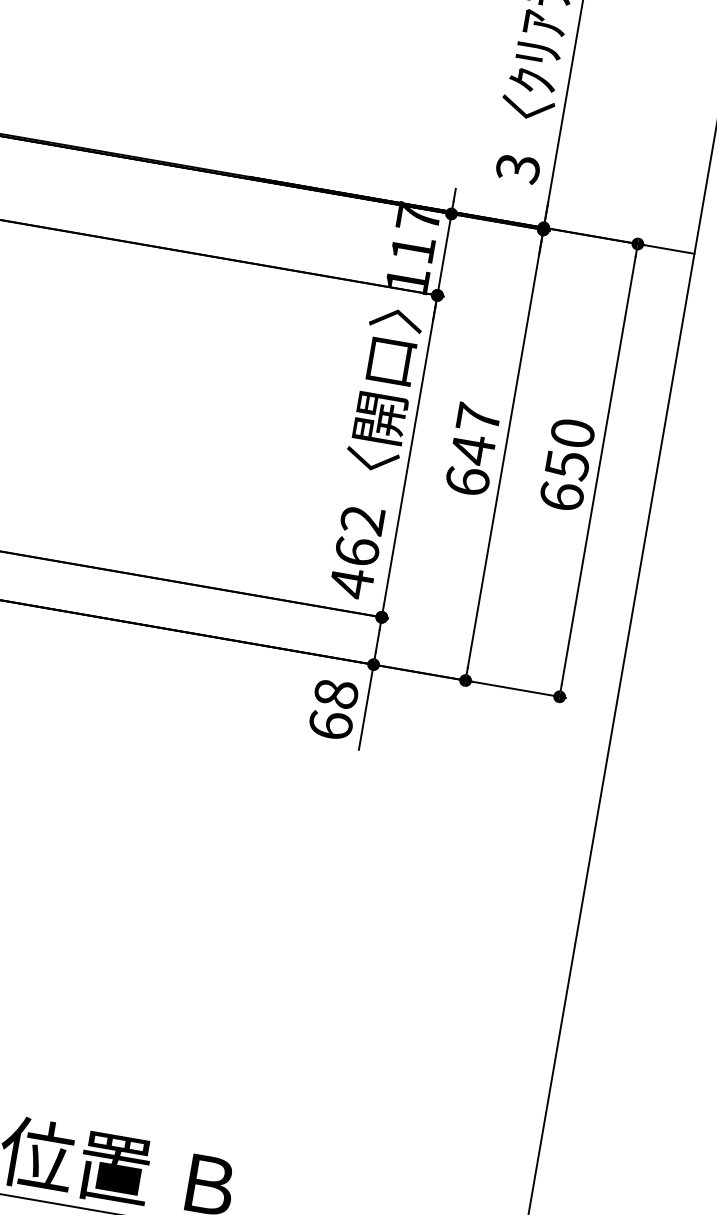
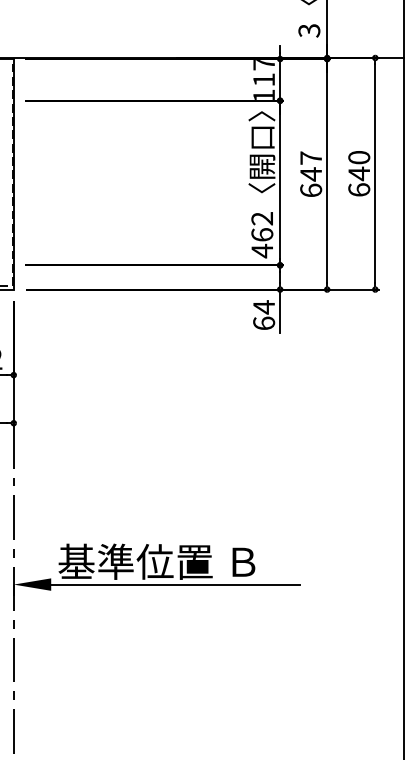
text: (567, 464) -> (359, 173), 650 -> 640
text: (336, 694) -> (264, 307), 68 -> 64

